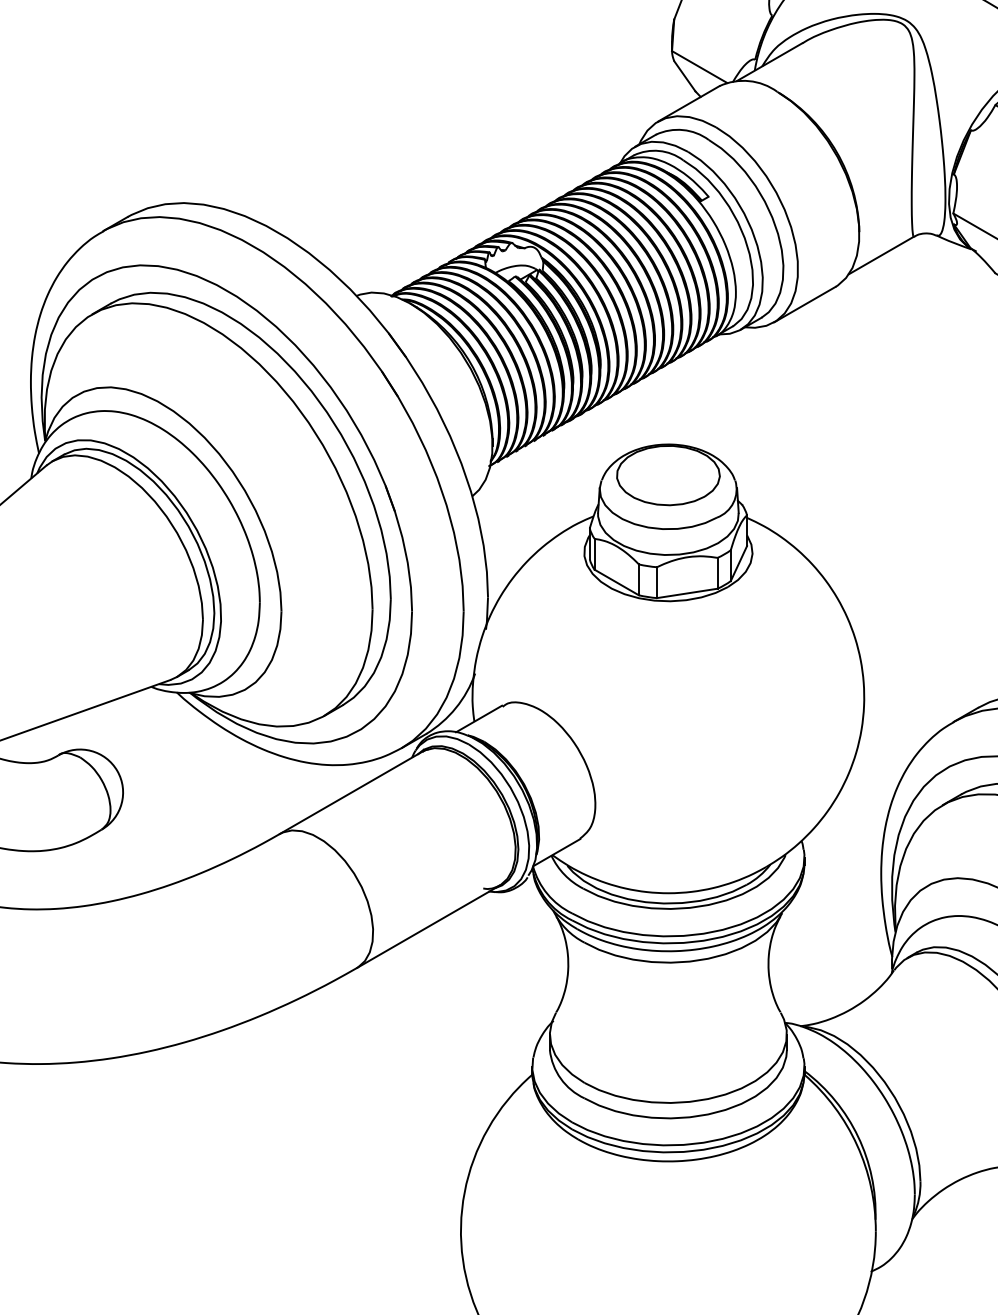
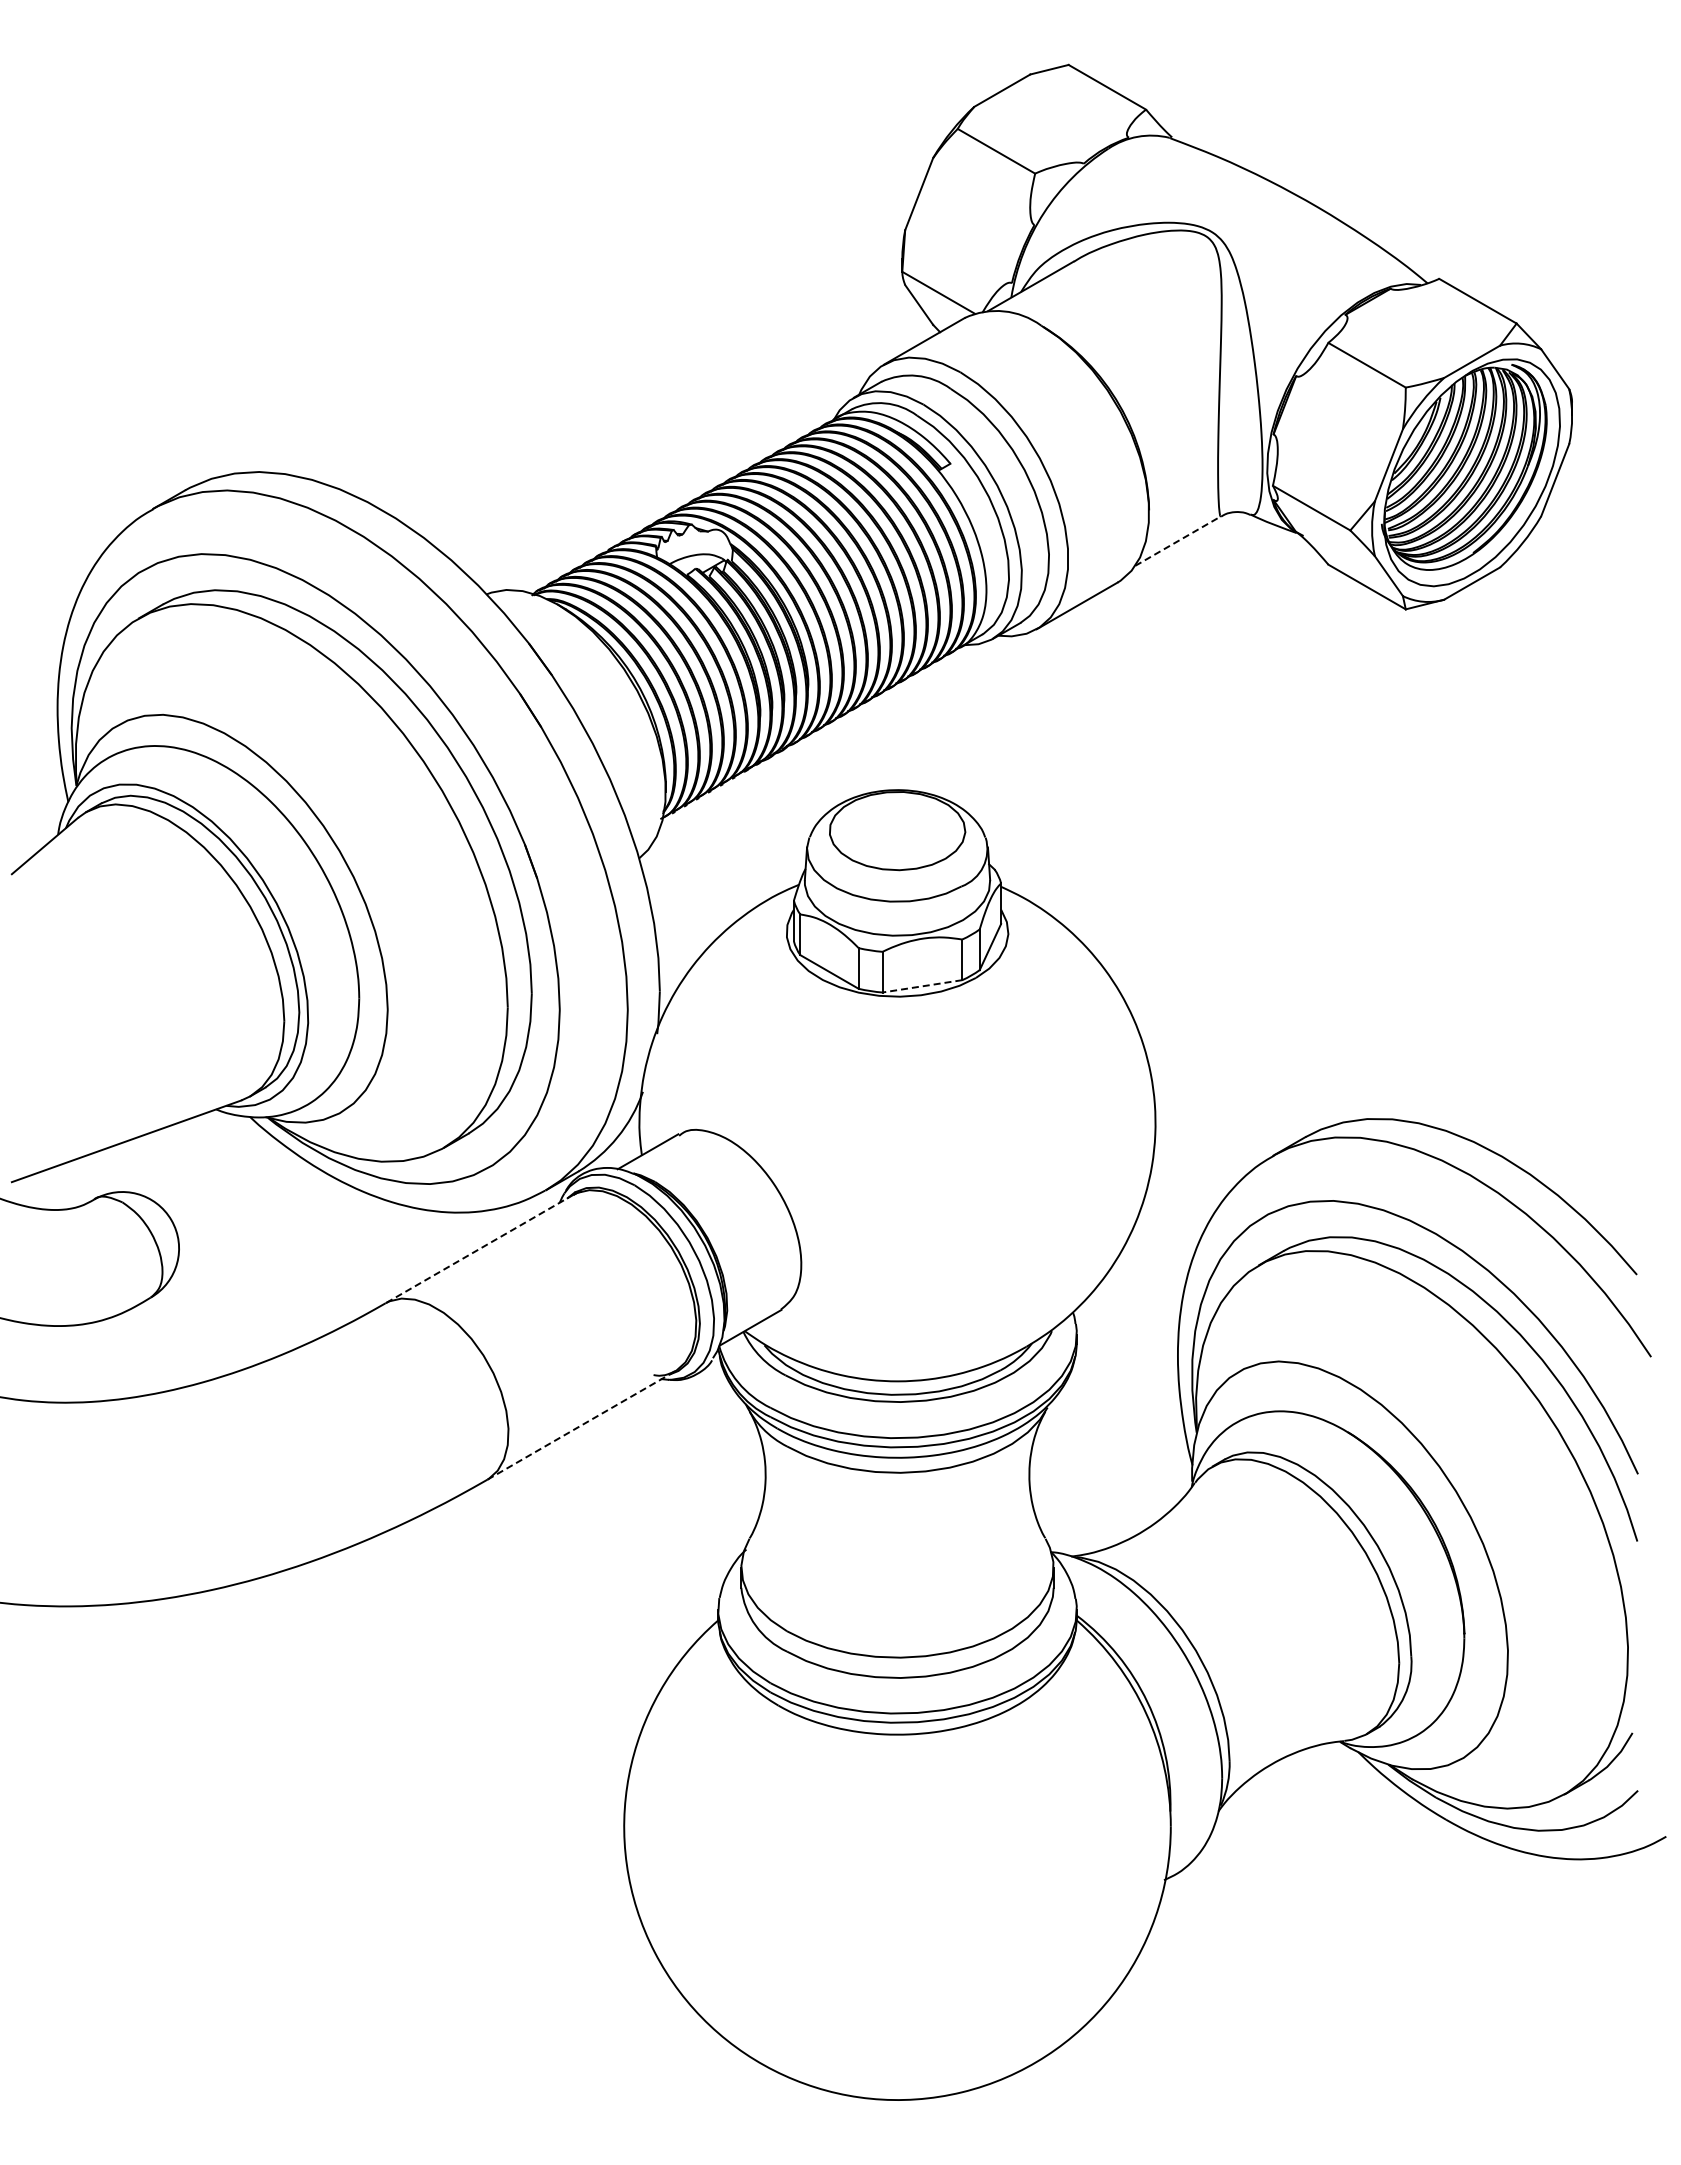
line: (881, 255) -> (1178, 541), solid -> dashed
line: (686, 593) -> (921, 986), solid -> dashed
line: (351, 793) -> (479, 1249), solid -> dashed
line: (428, 926) -> (581, 1425), solid -> dashed

